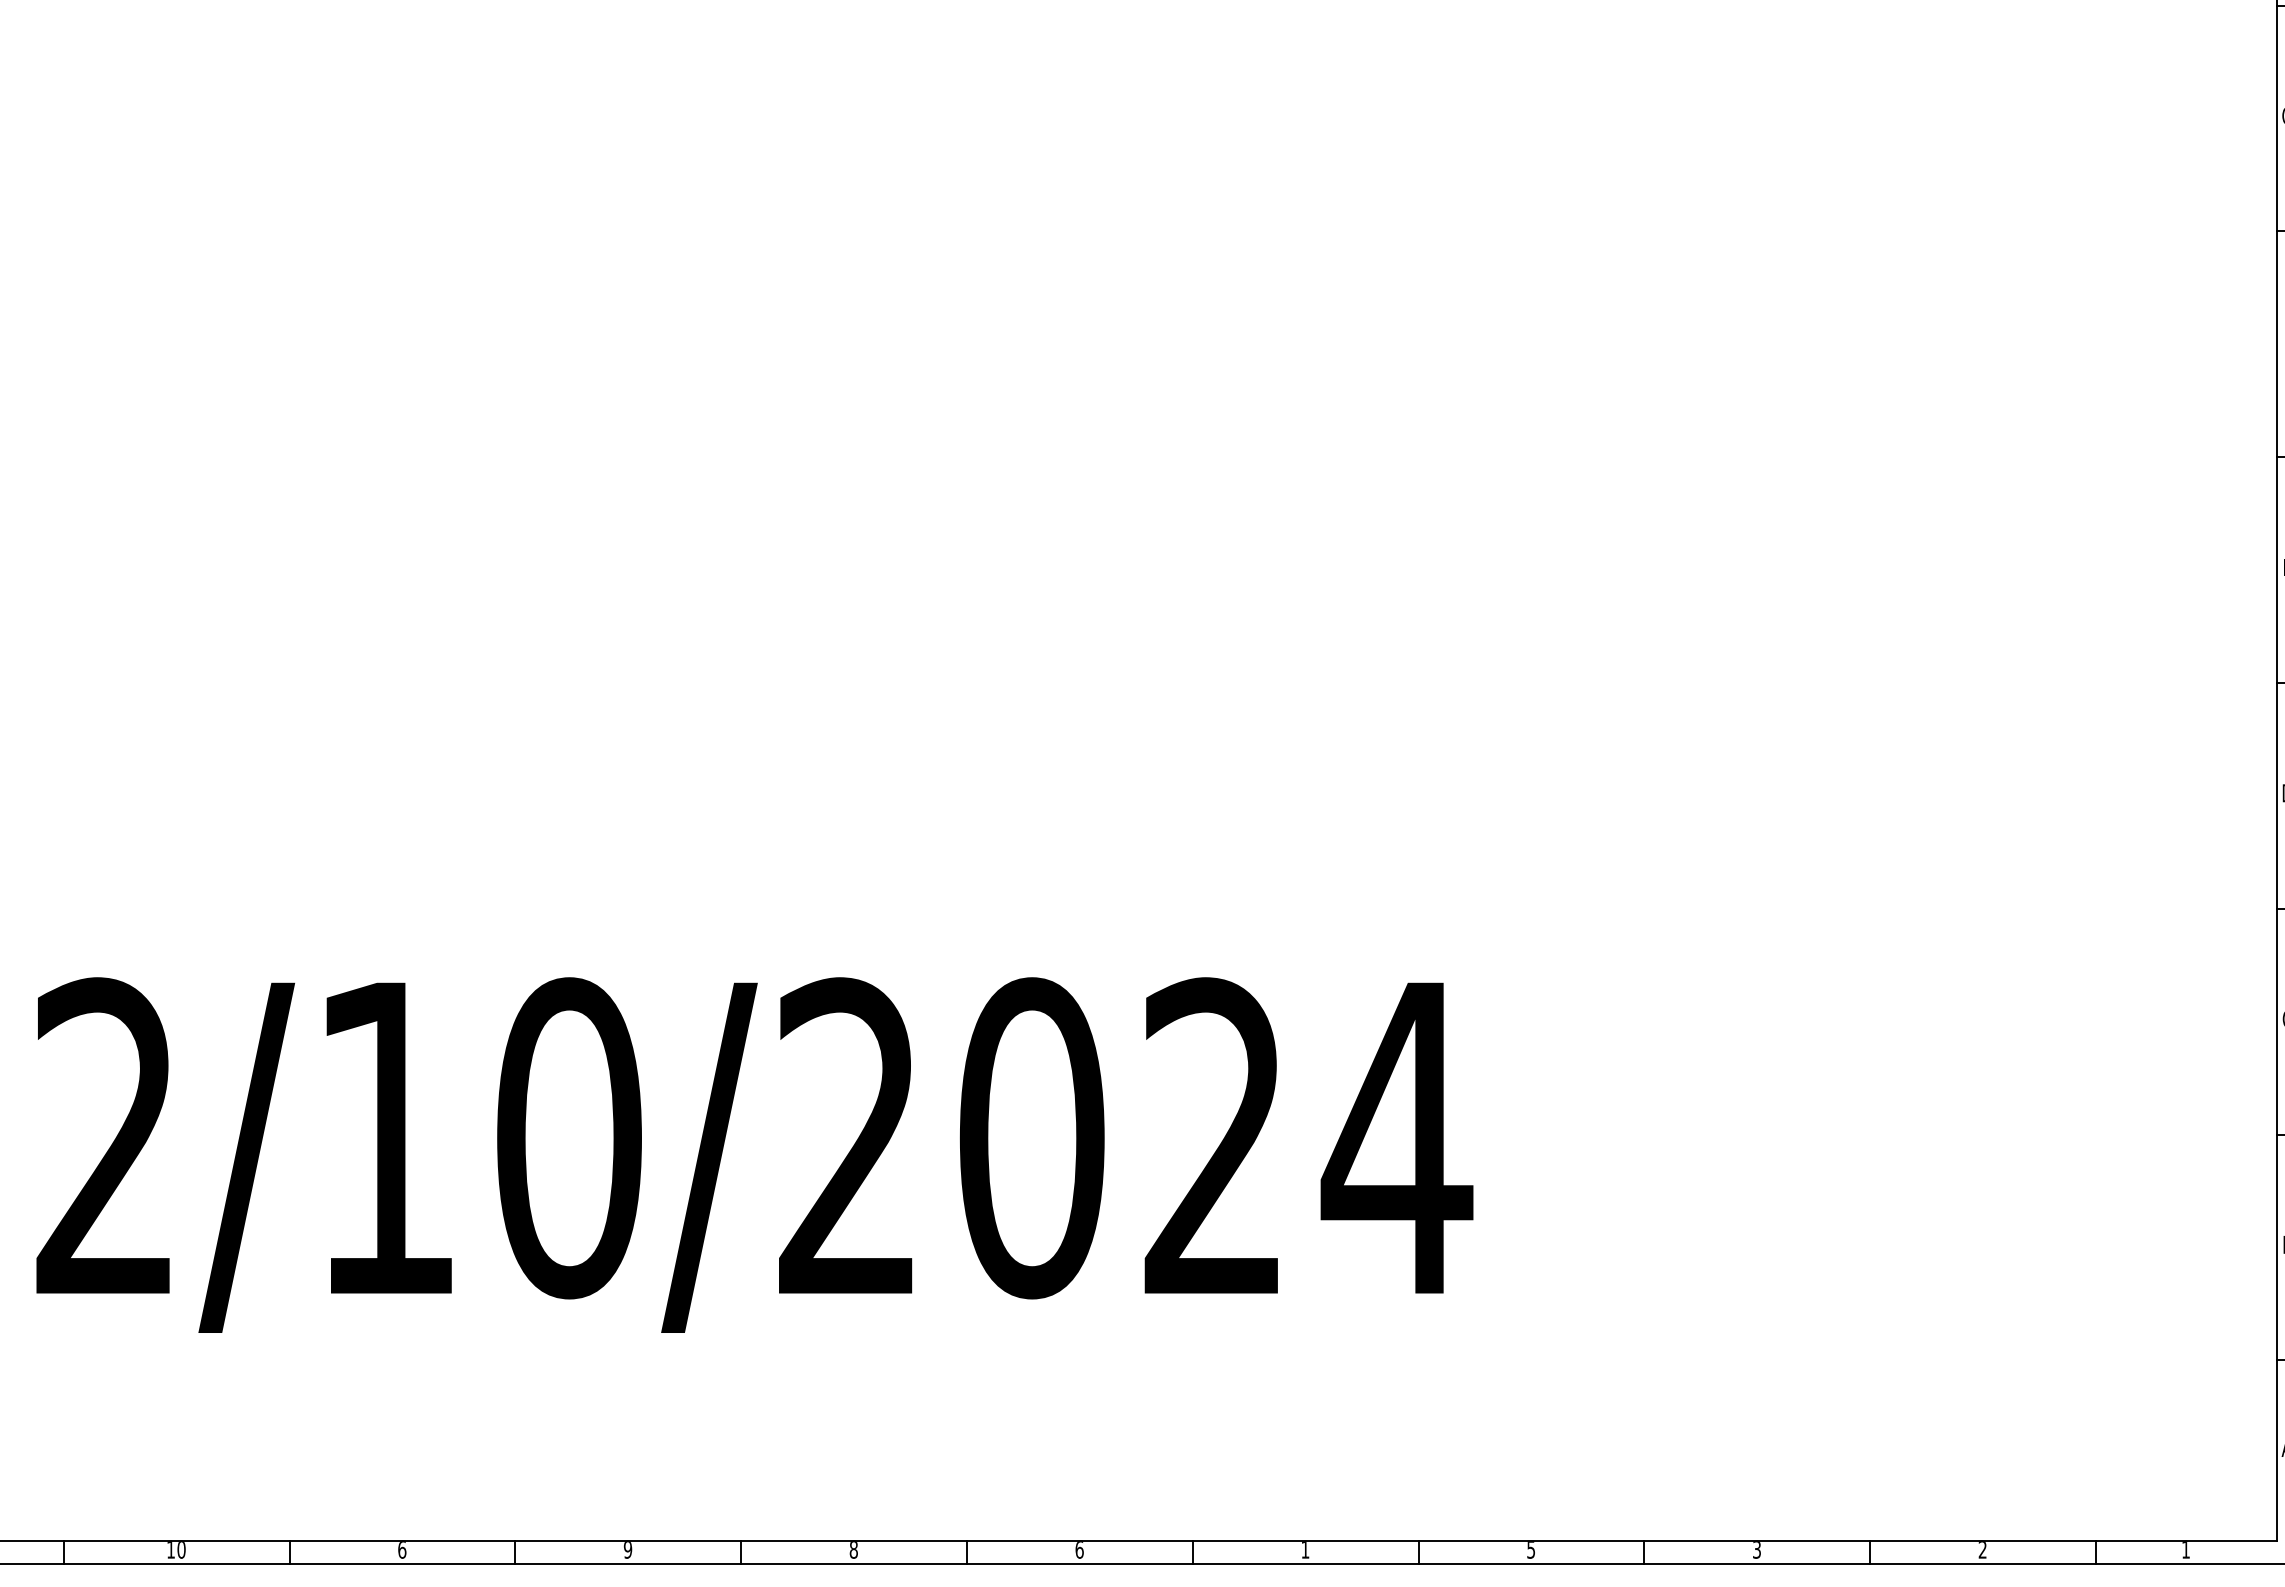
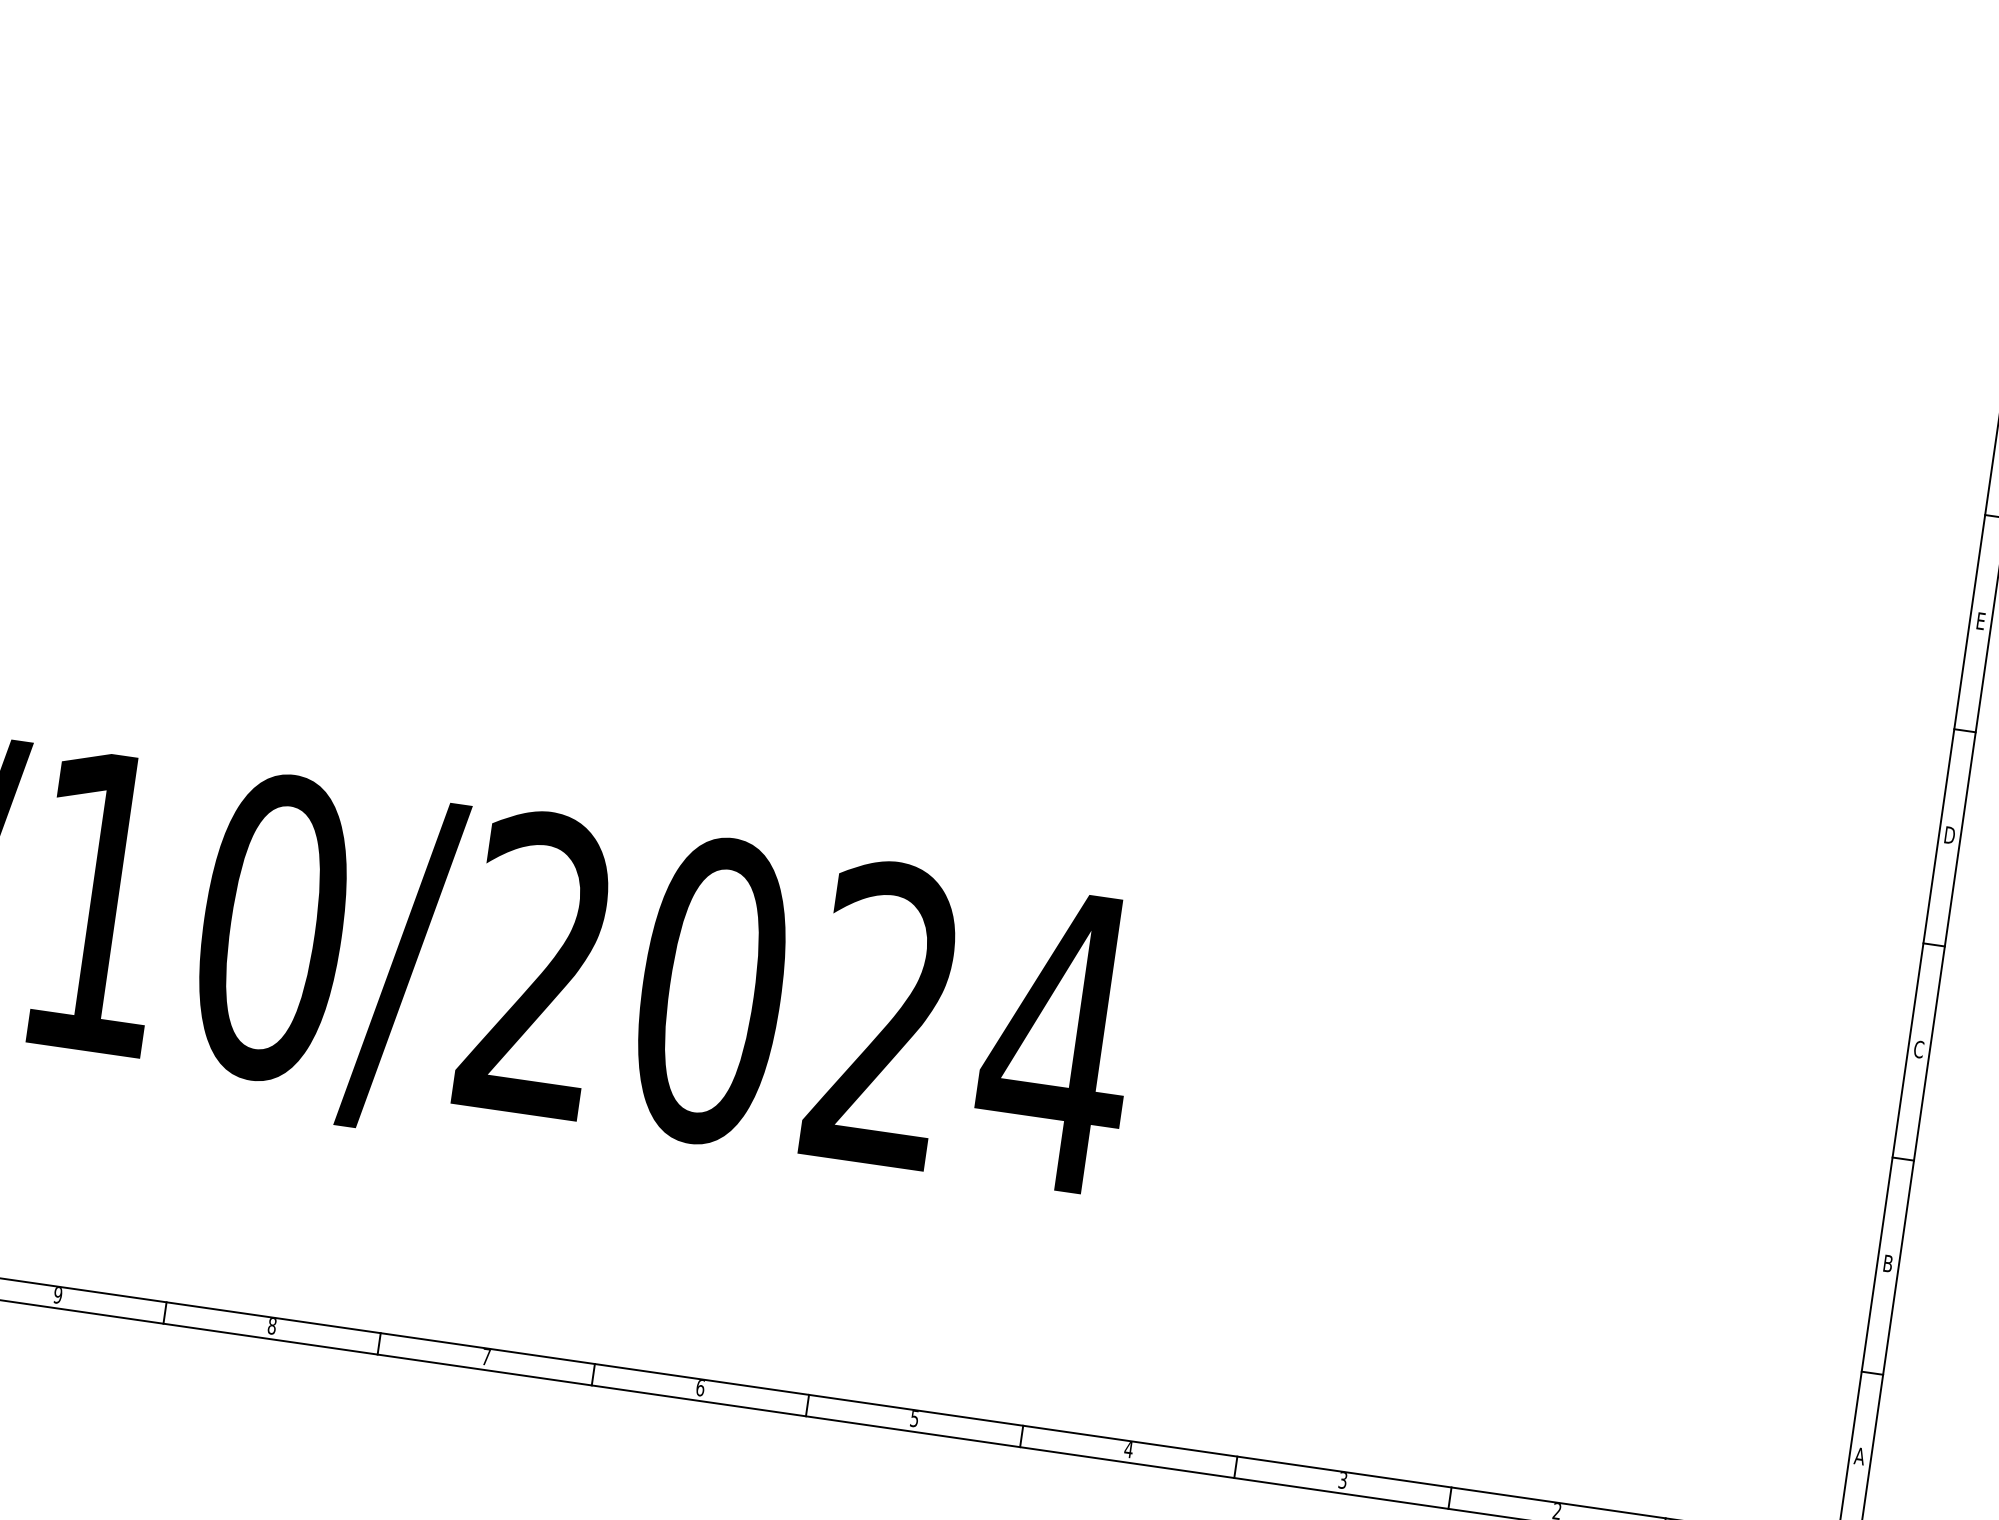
text: (402, 1550) -> (58, 1295), 6 -> 9
text: (627, 1550) -> (271, 1326), 9 -> 8
text: (853, 1550) -> (485, 1357), 8 -> 7
text: (1305, 1550) -> (914, 1419), 1 -> 5
text: (1530, 1550) -> (1128, 1450), 5 -> 4

